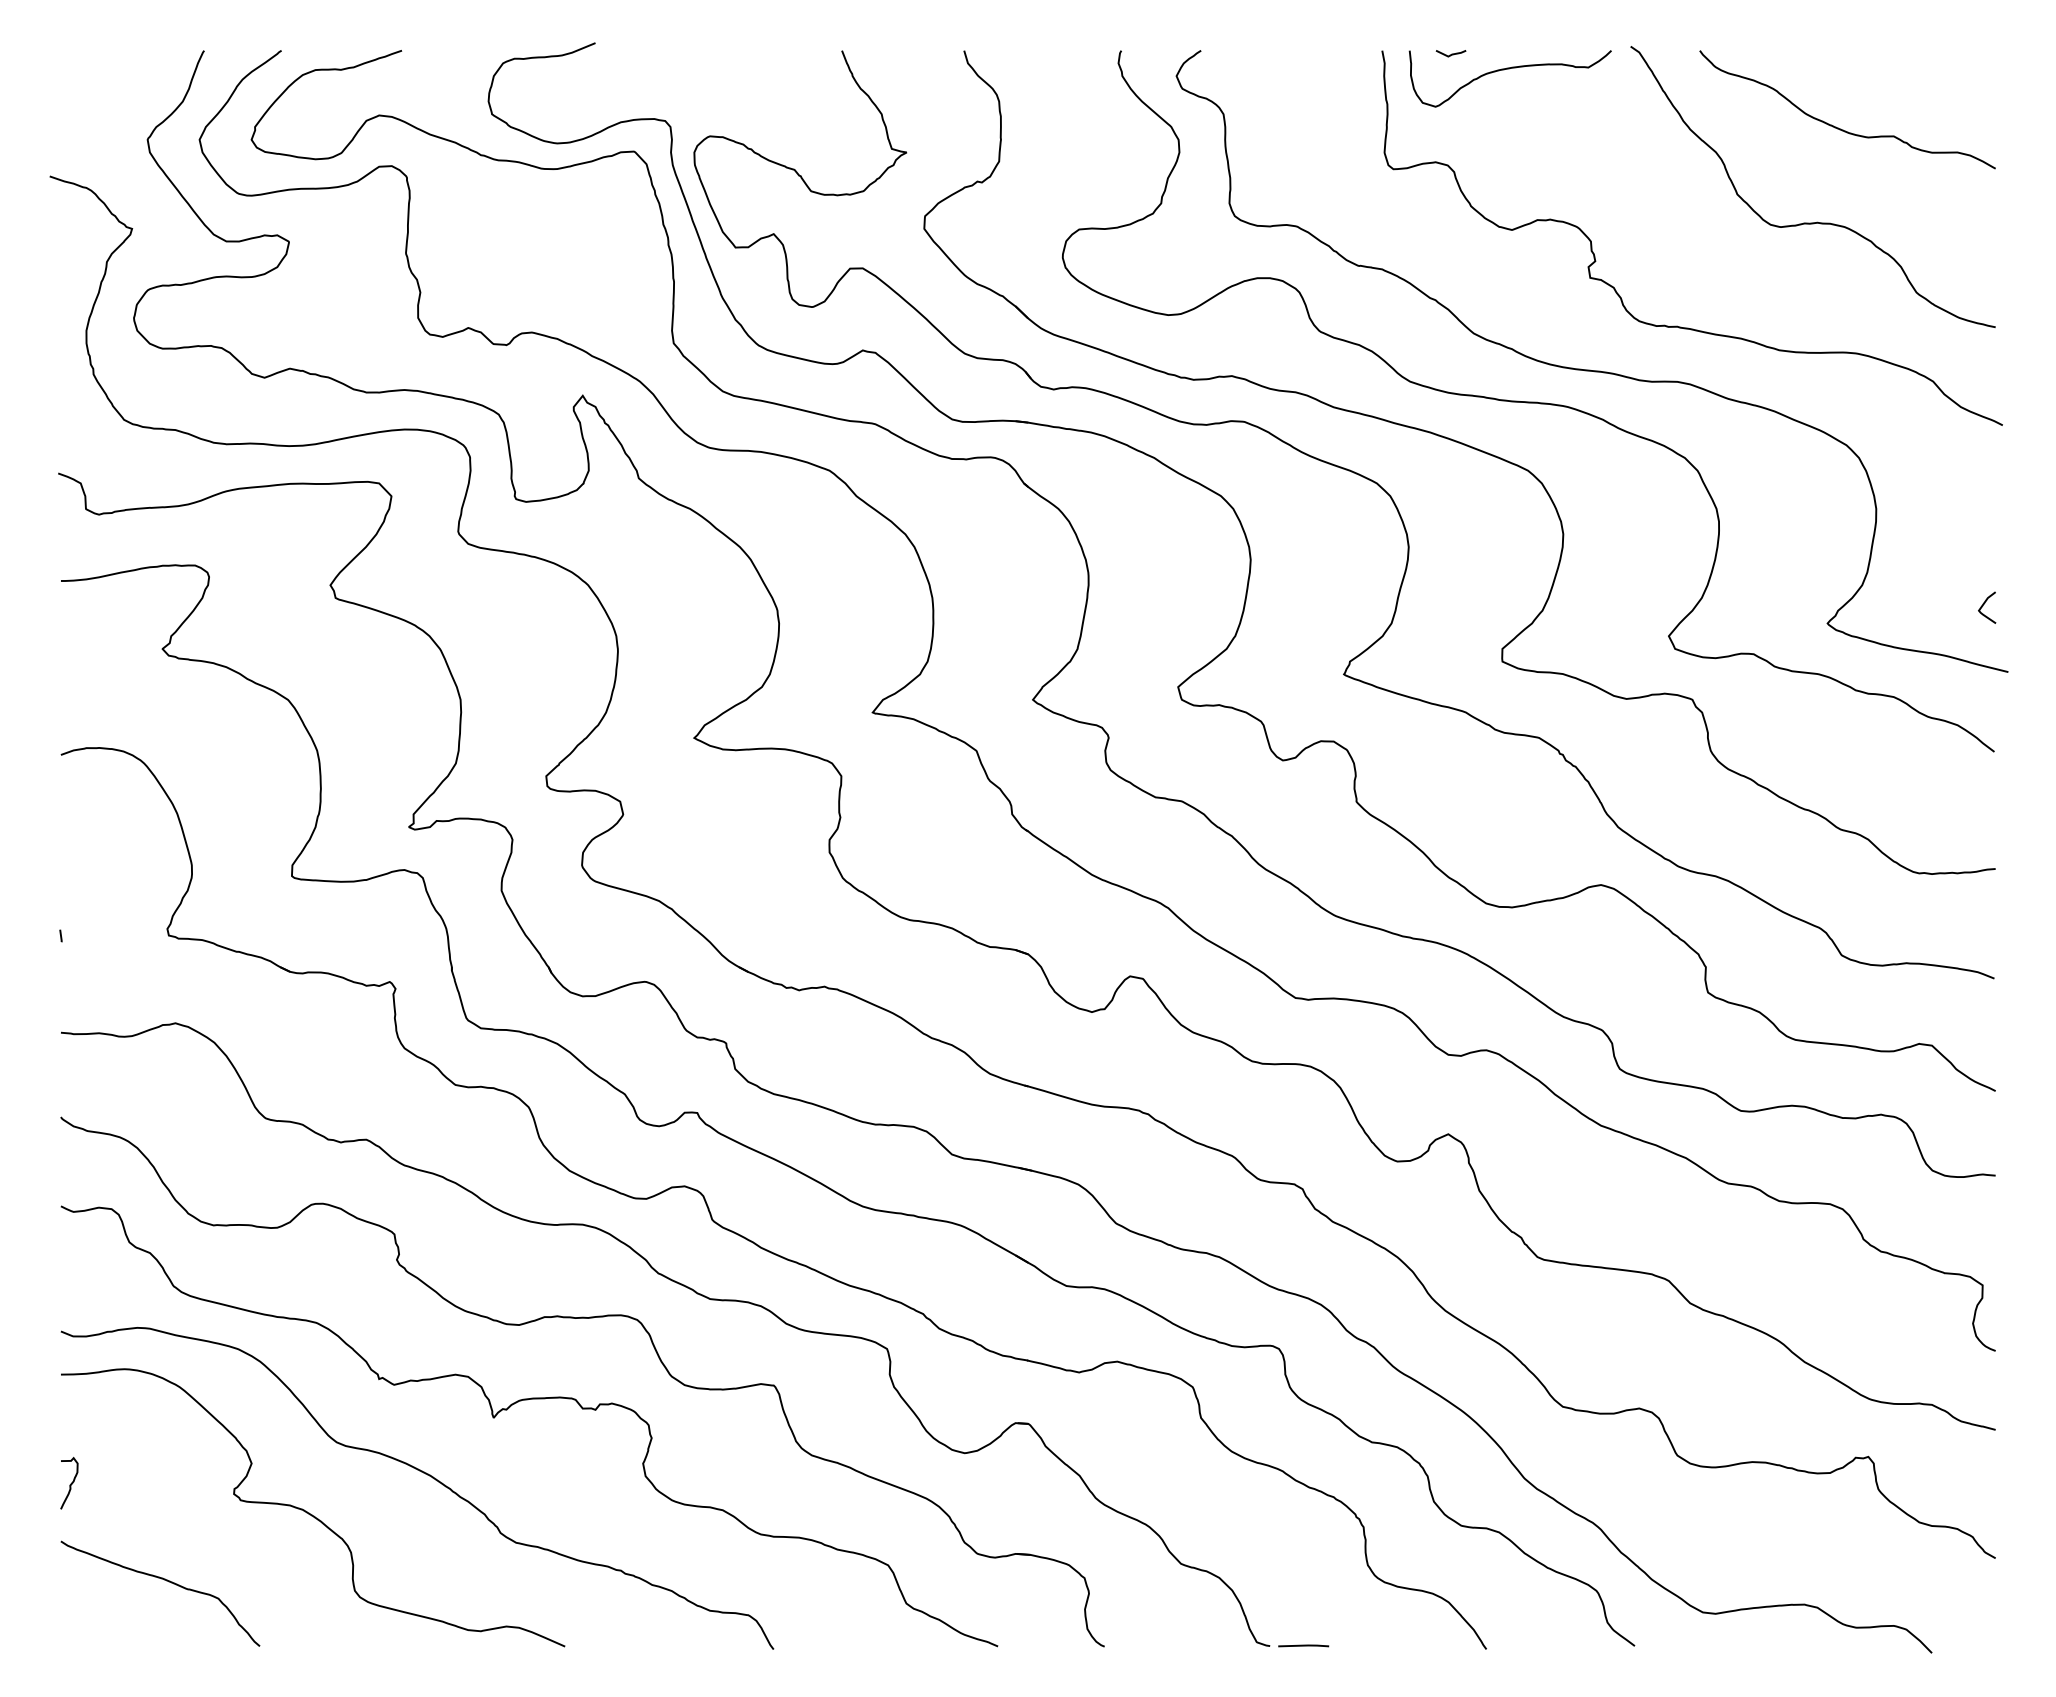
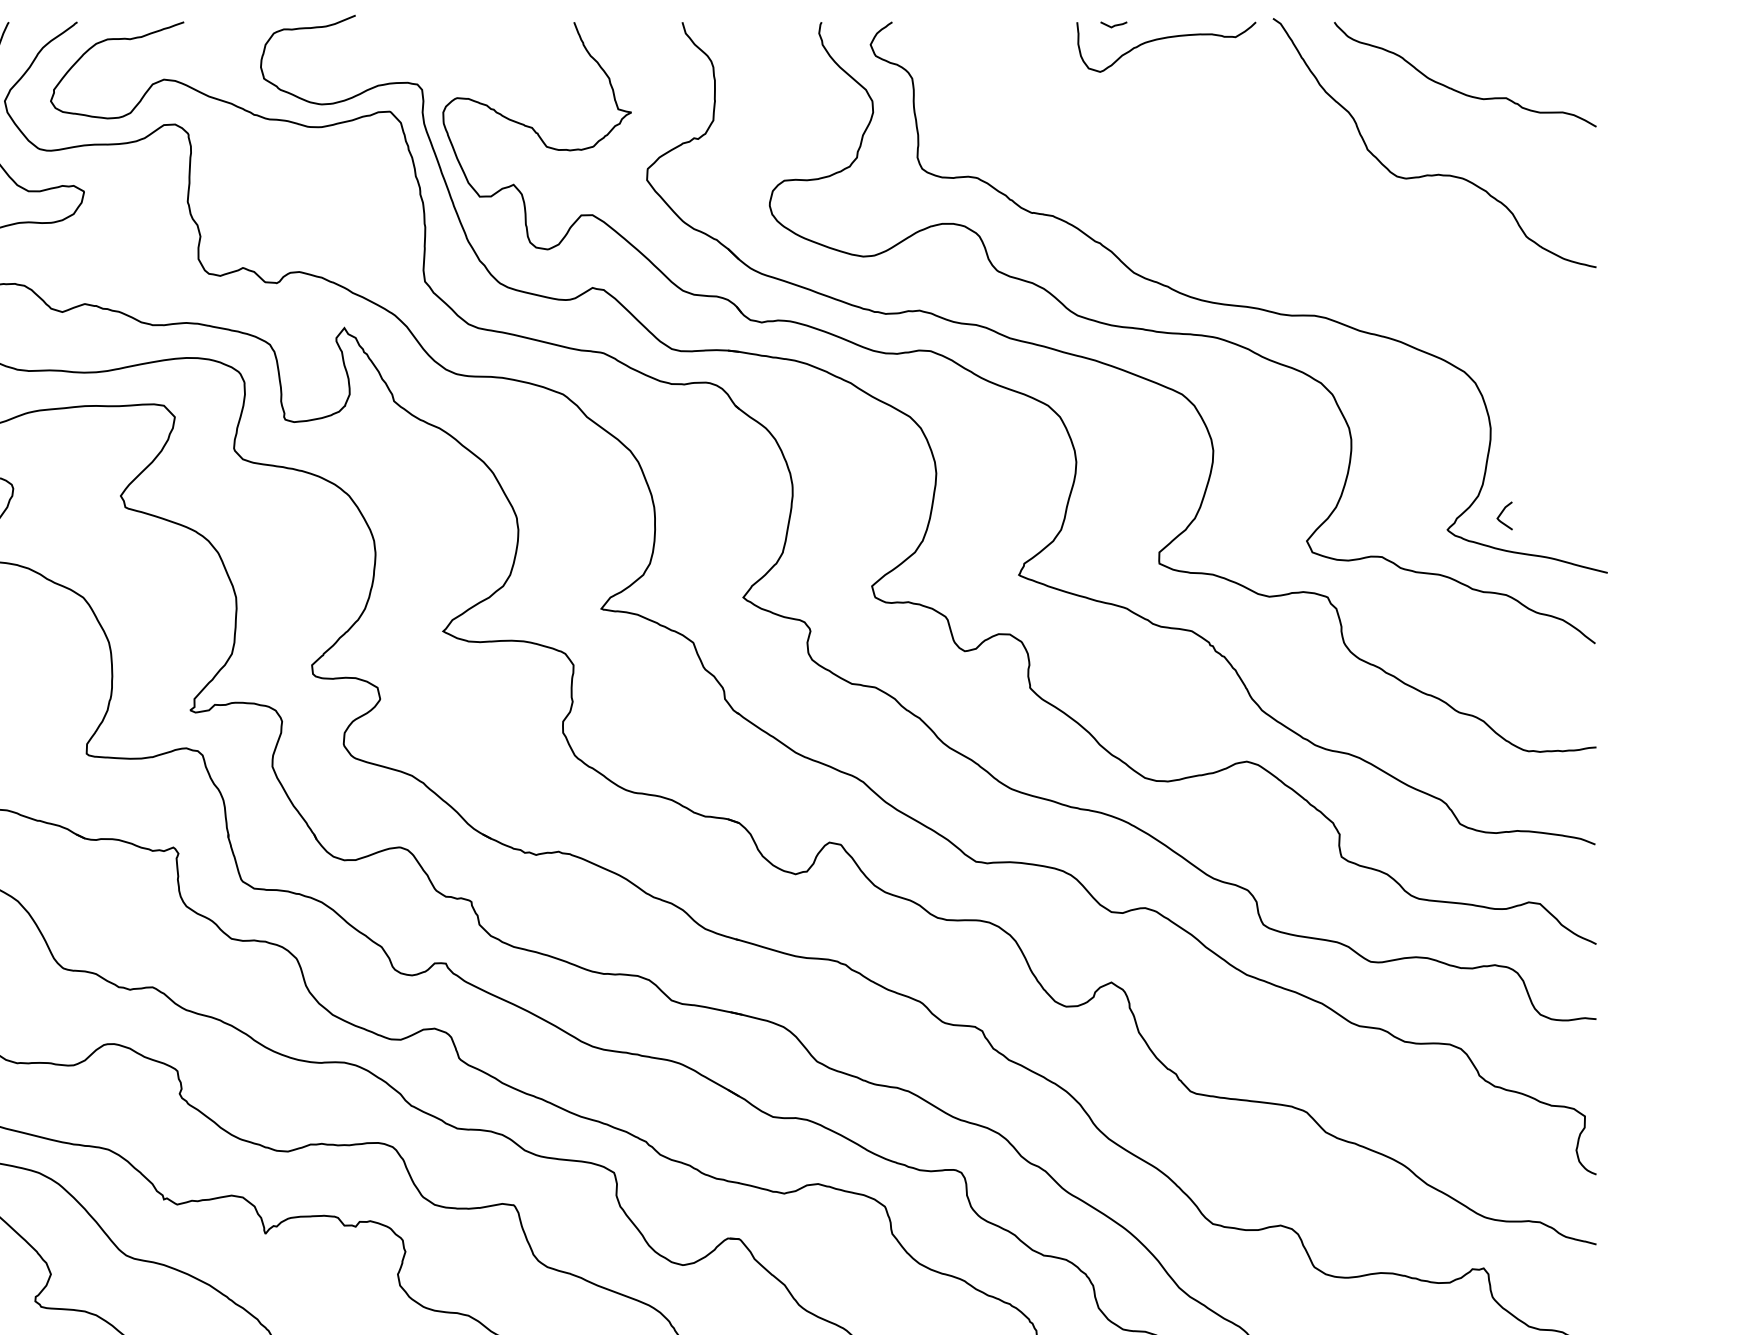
curve: (1677, 325) -> (1314, 265), removed
curve: (1983, 606) -> (1501, 514), moved

